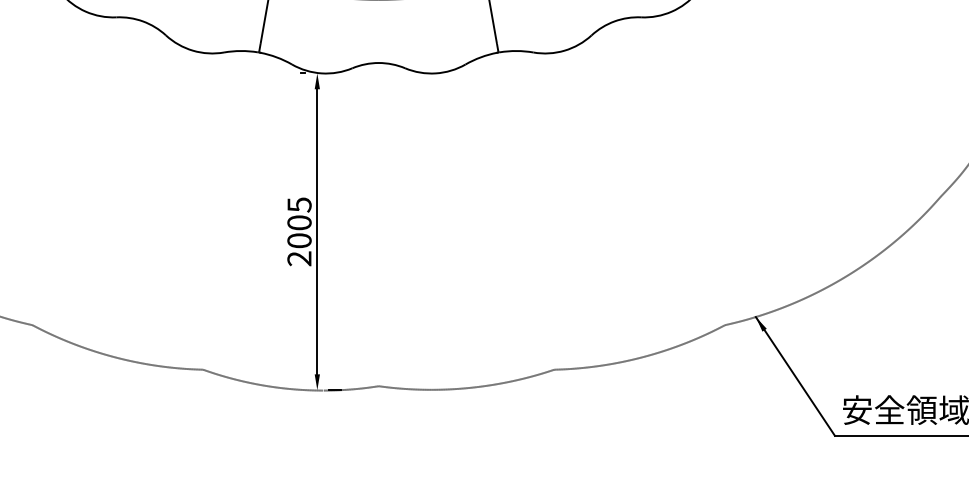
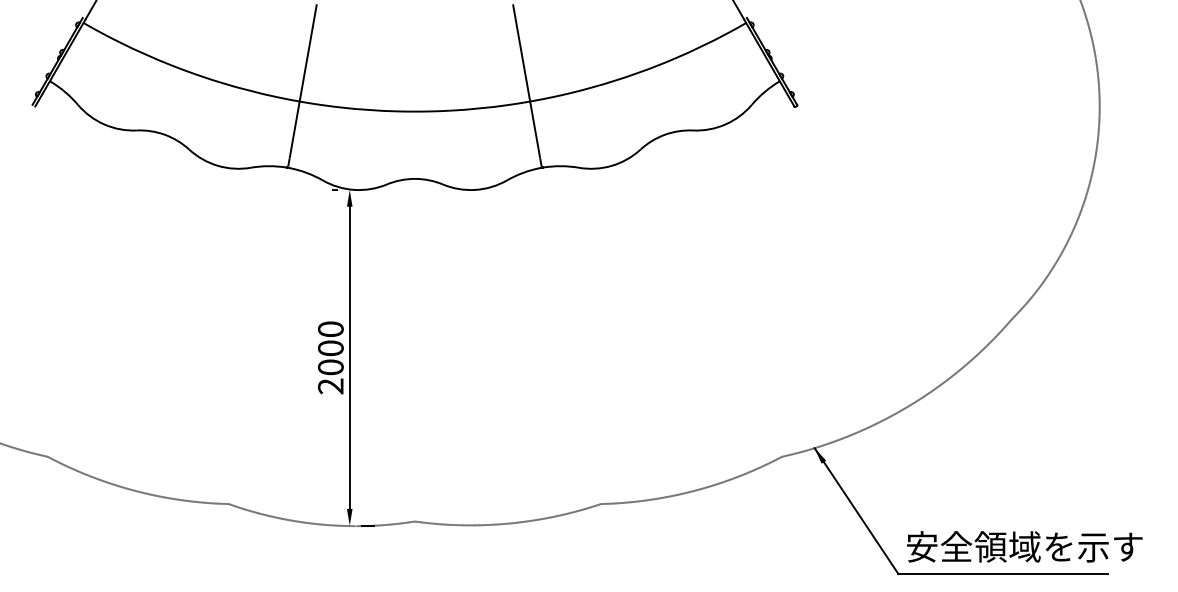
text: (299, 205) -> (330, 329), 2005 -> 2000

